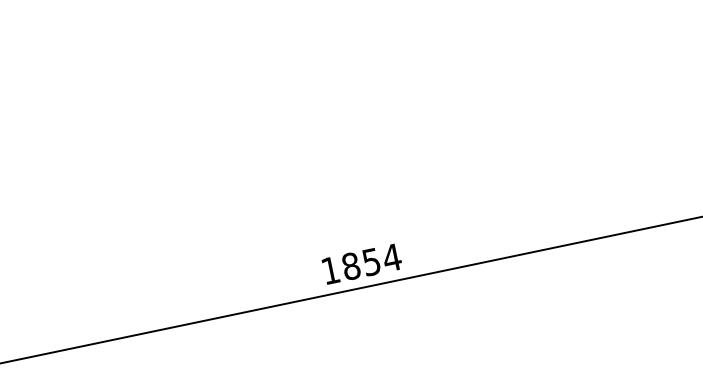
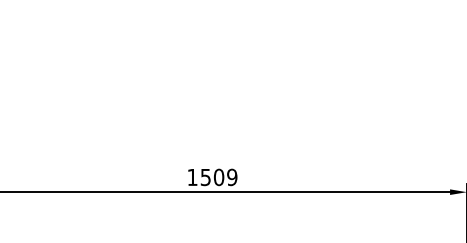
text: (370, 262) -> (218, 177), 1854 -> 1509

